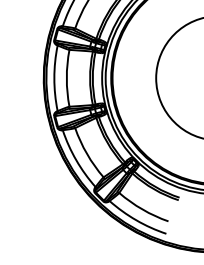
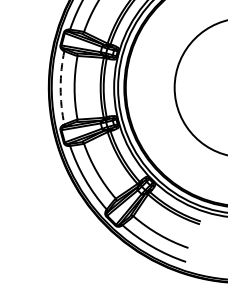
arc: (54, 78) -> (60, 88), solid -> dashed

